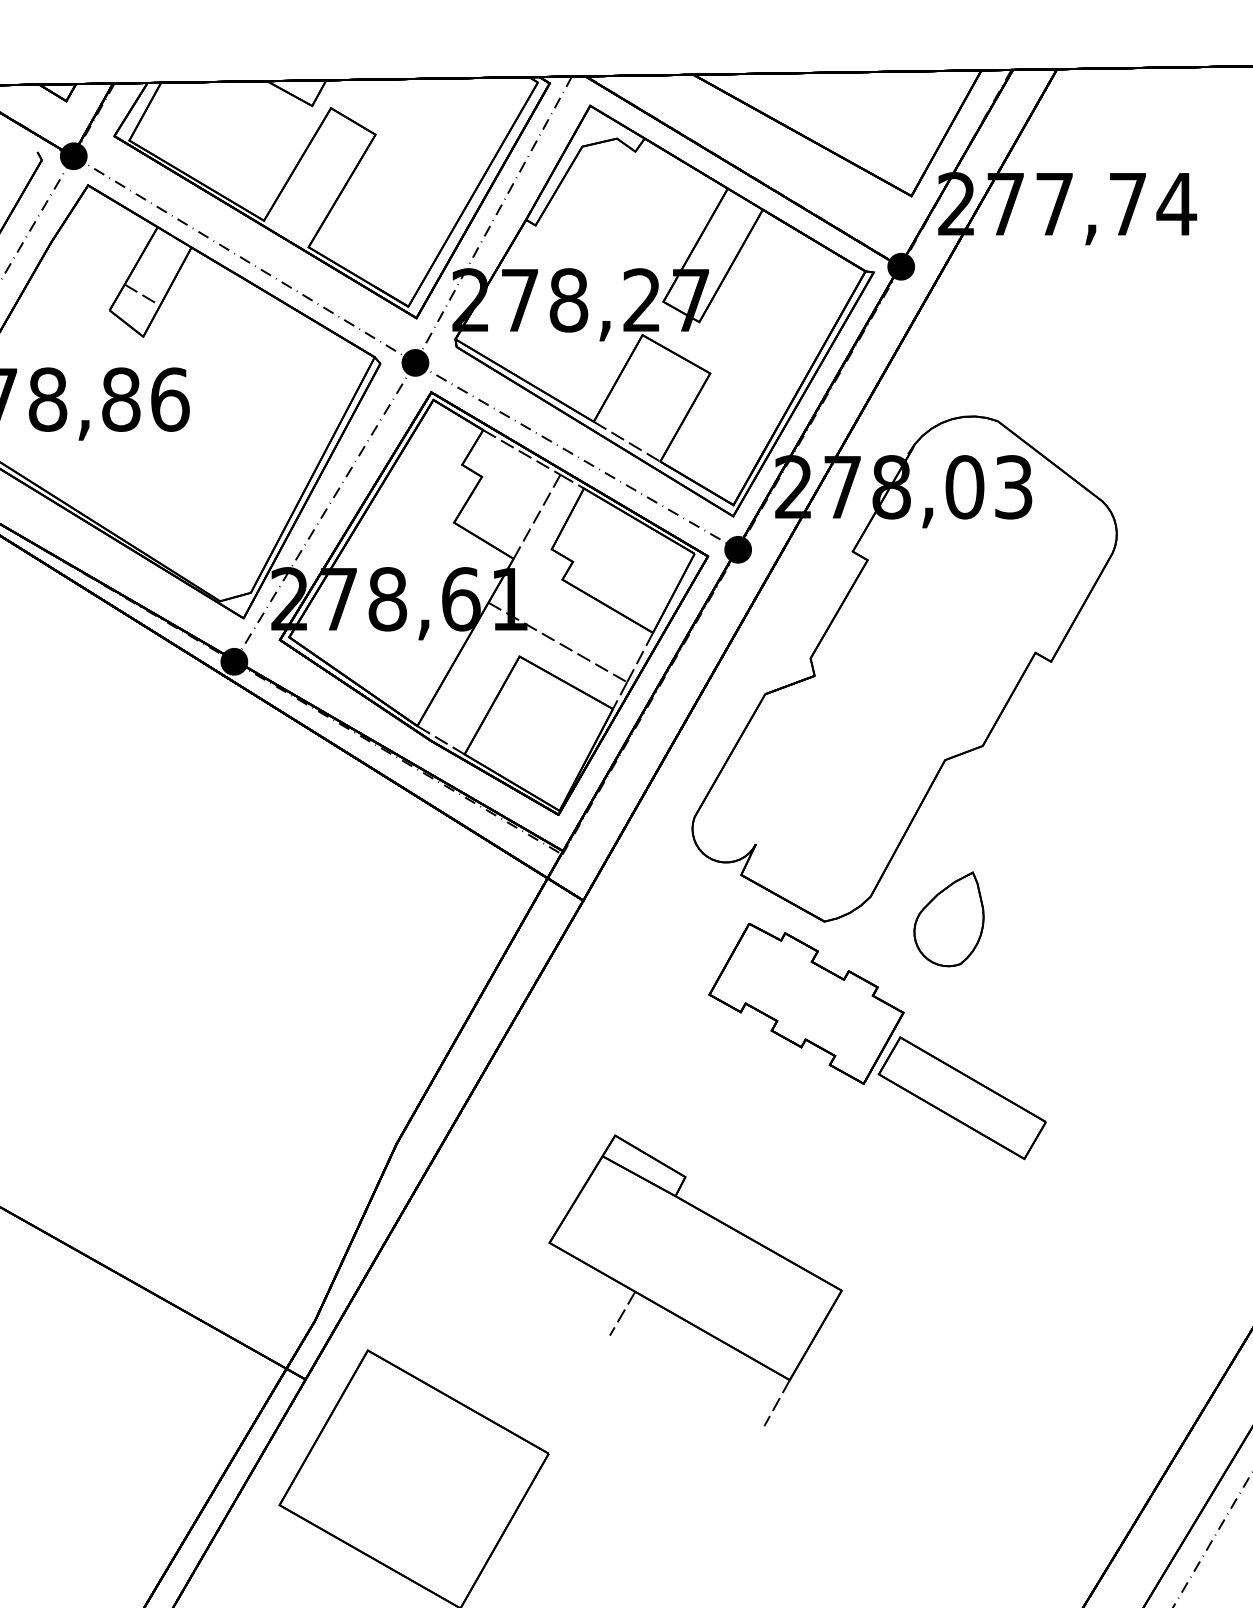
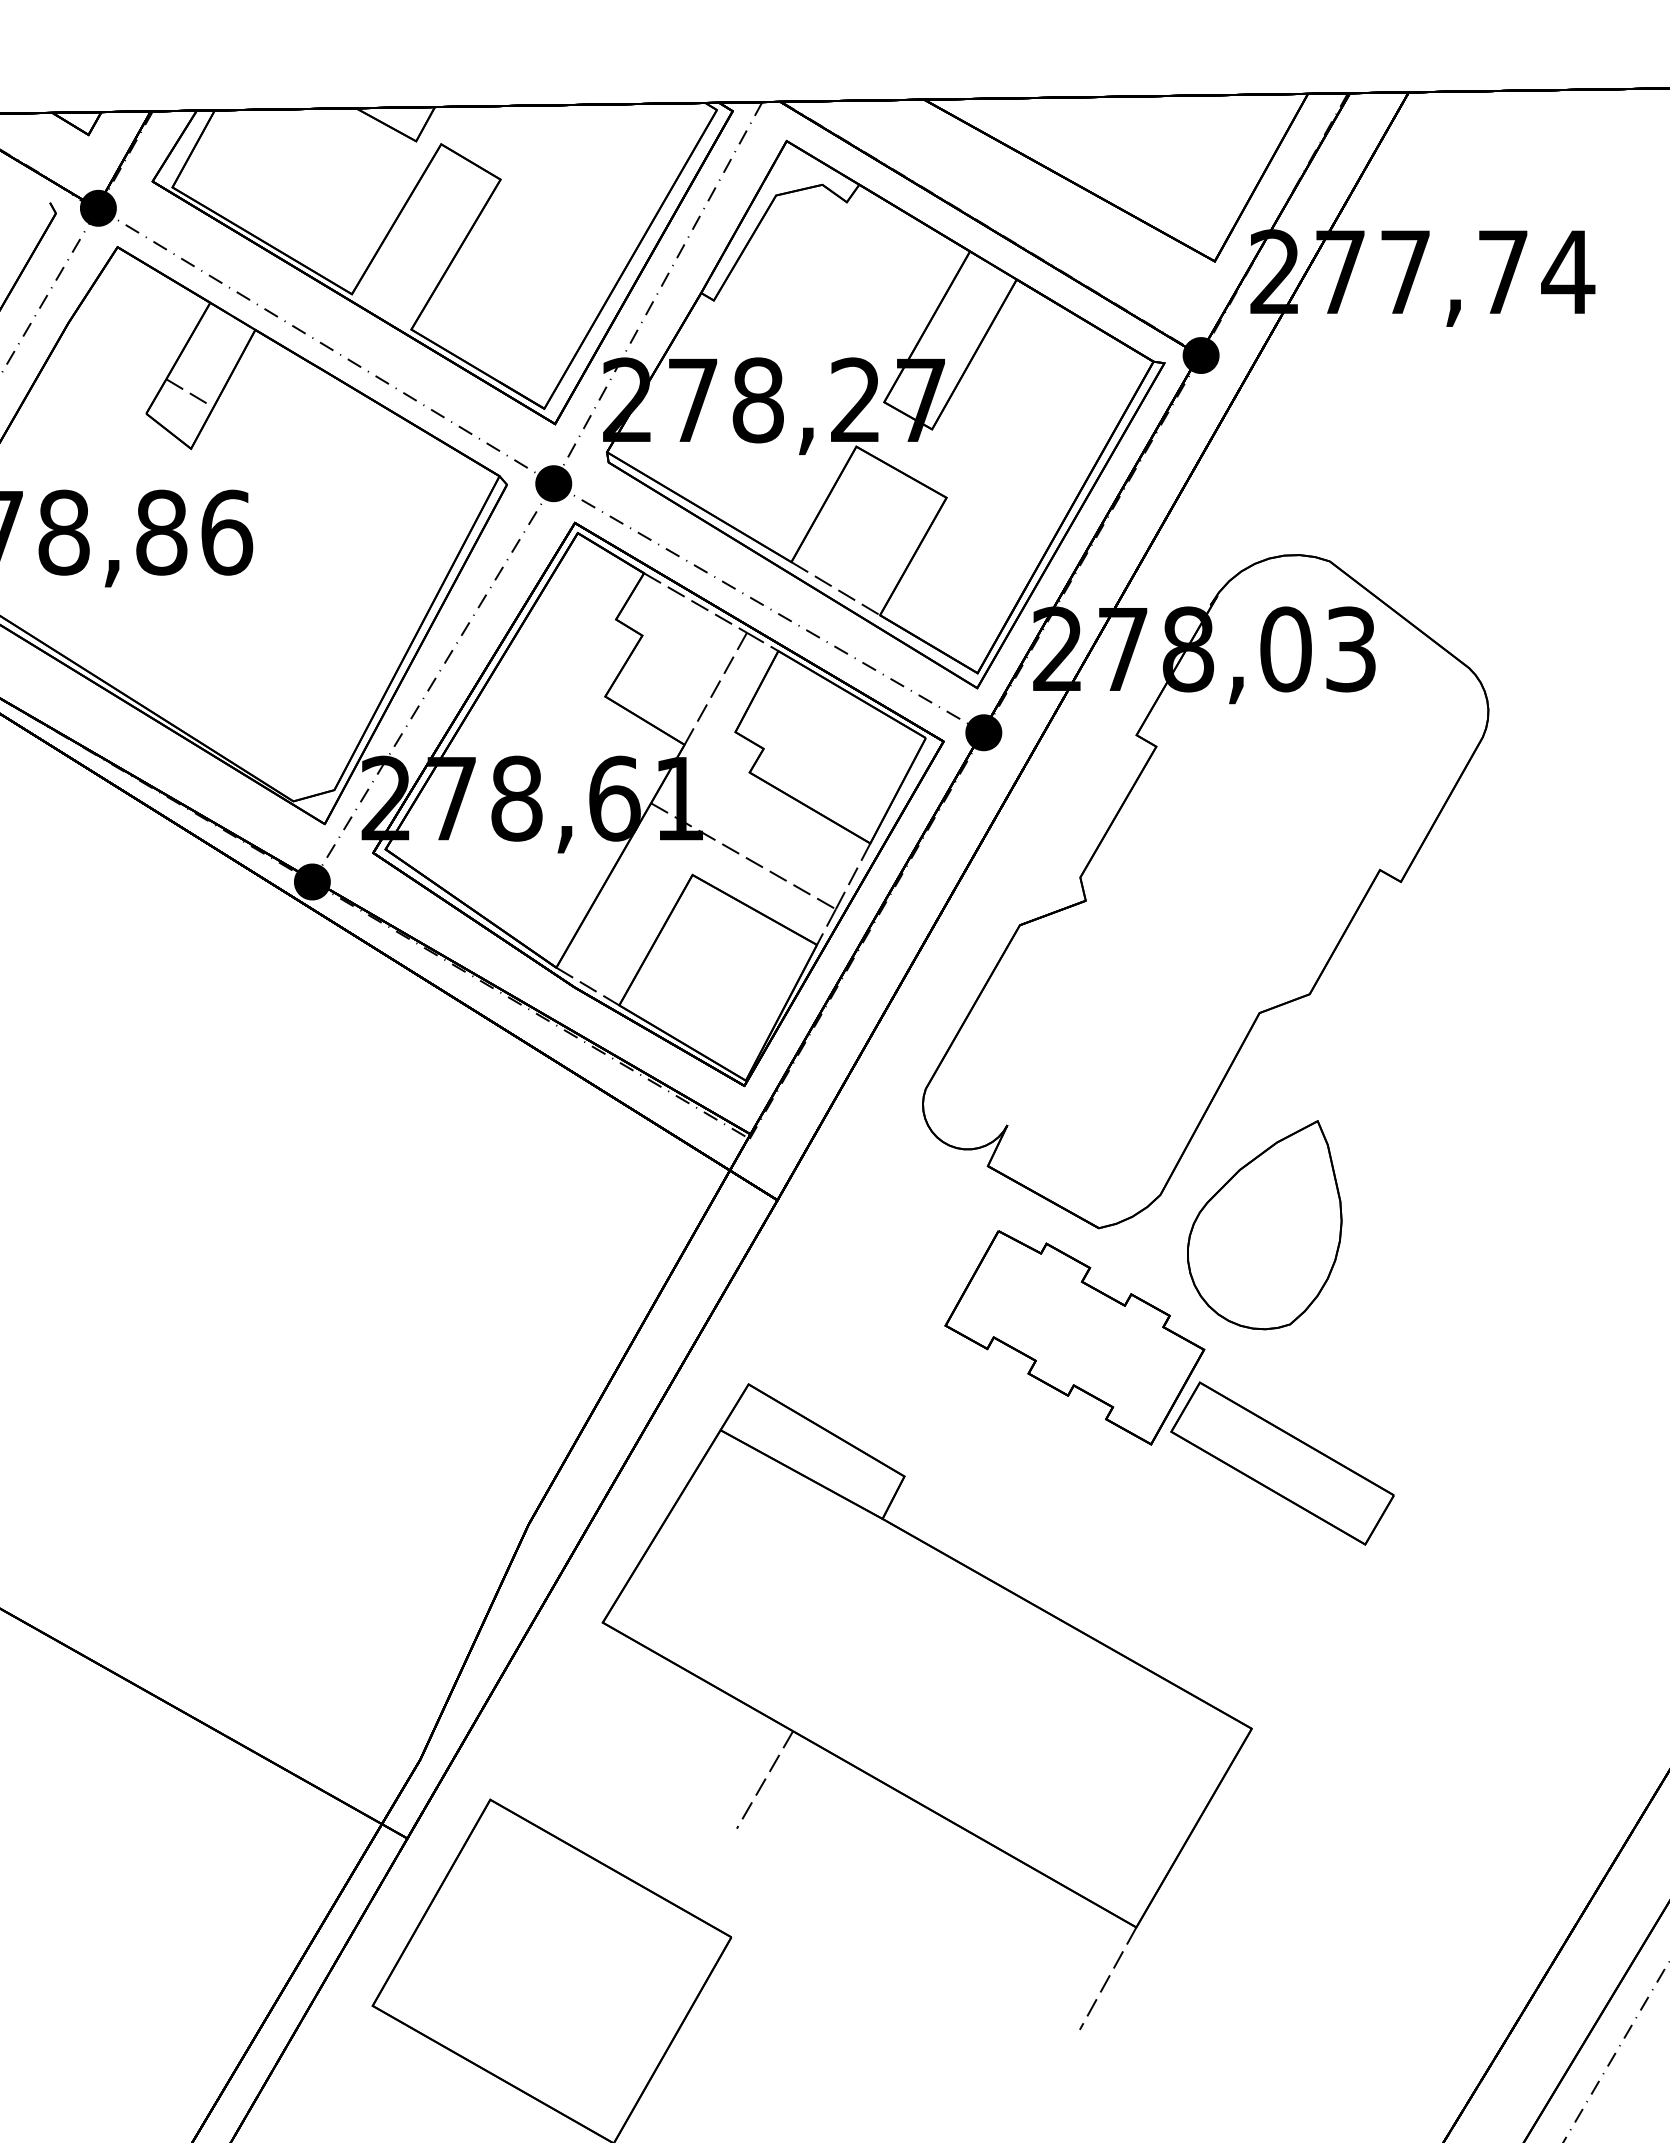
part: (948, 919) -> (1264, 1225), size x1.67
part: (695, 1280) -> (926, 1706), size x1.67

